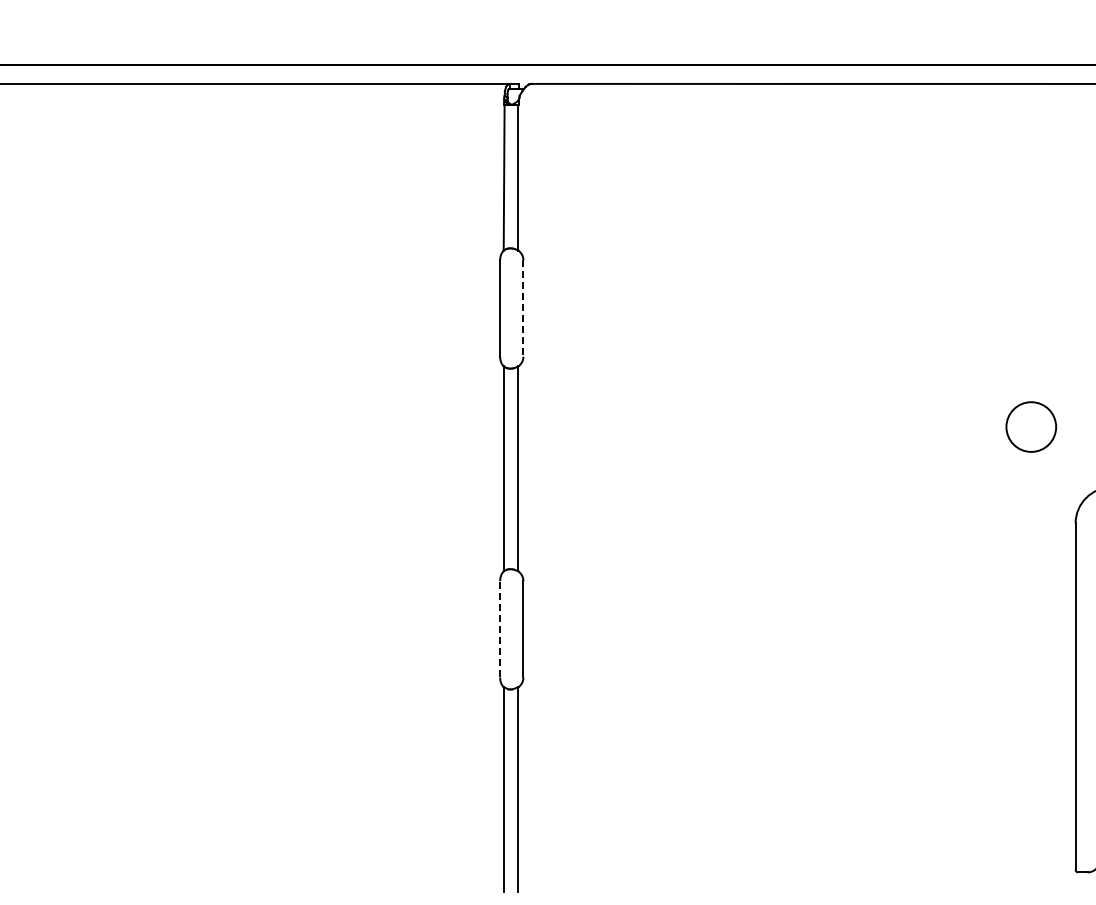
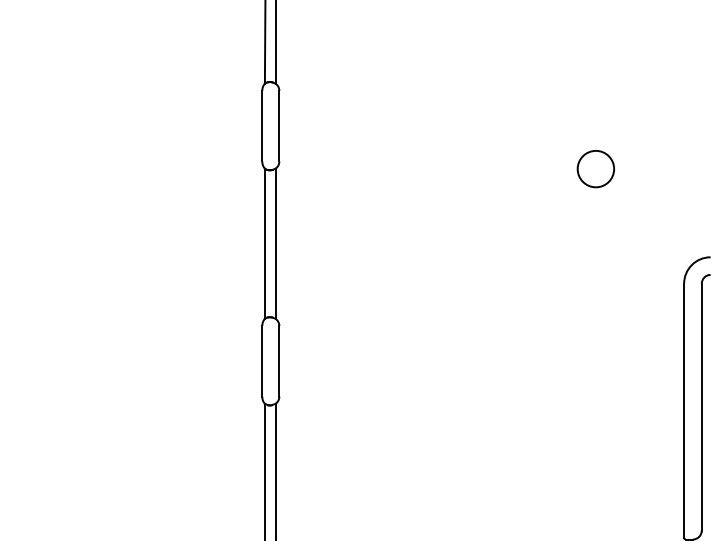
line: (523, 309) -> (279, 126), dashed -> solid
circle: (1030, 426) -> (595, 168), moved
line: (500, 628) -> (262, 360), dashed -> solid

